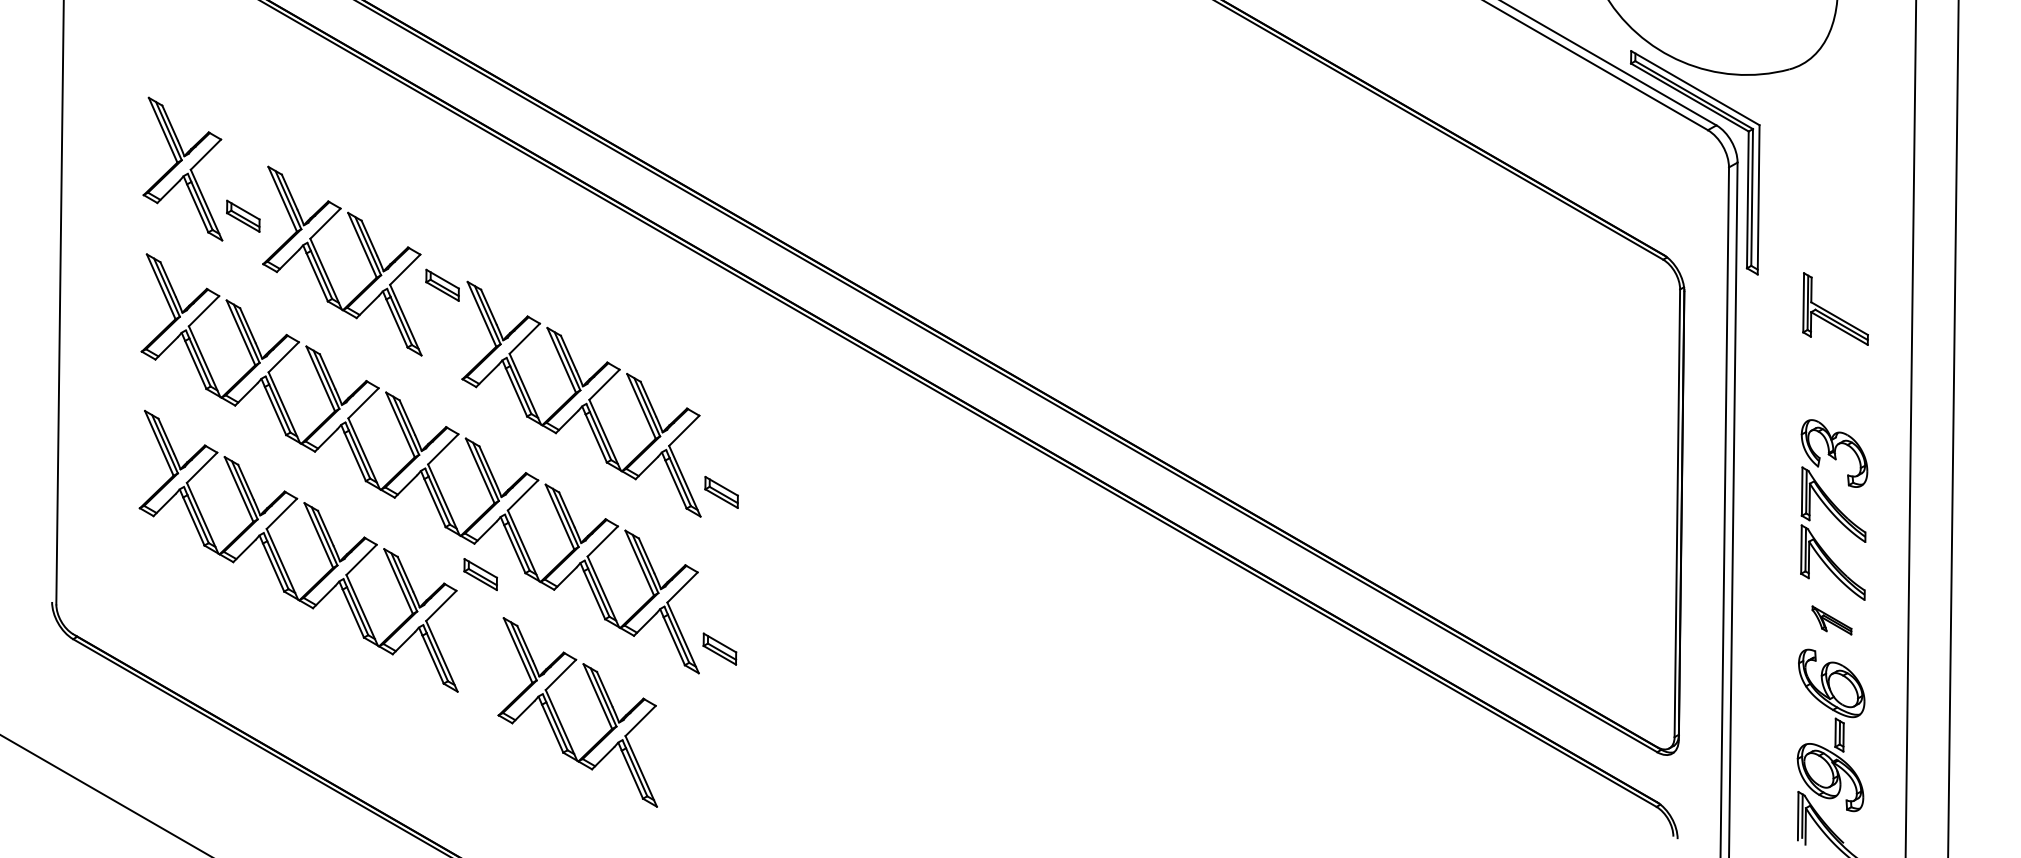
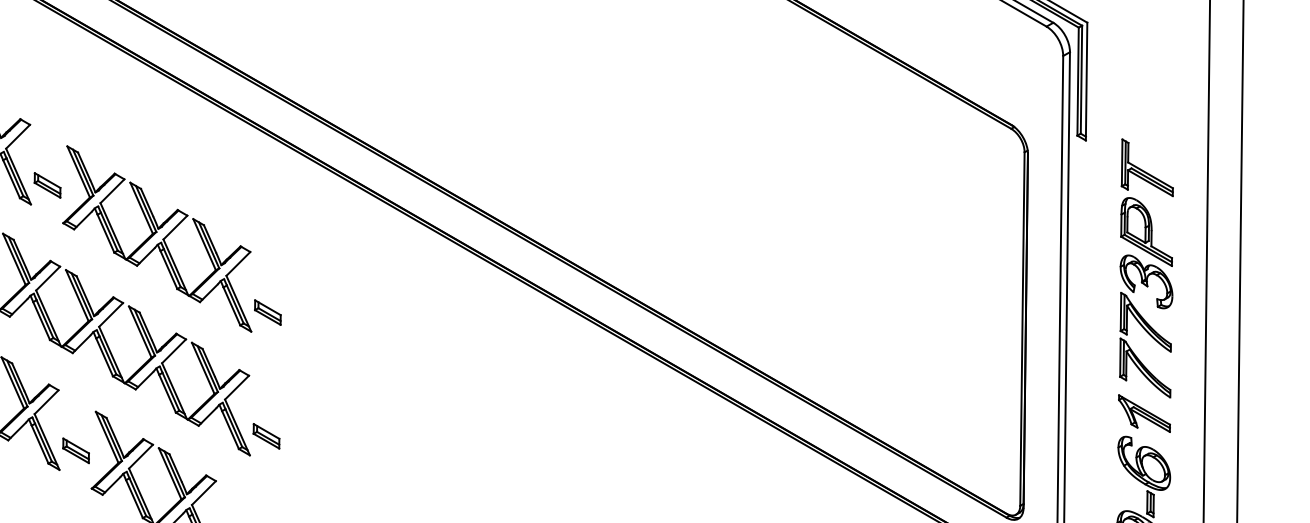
part: (442, 284) -> (47, 184), moved
part: (1834, 390) -> (1146, 232), added
part: (480, 574) -> (75, 450), moved
part: (1831, 620) -> (1144, 413), size x1.67

